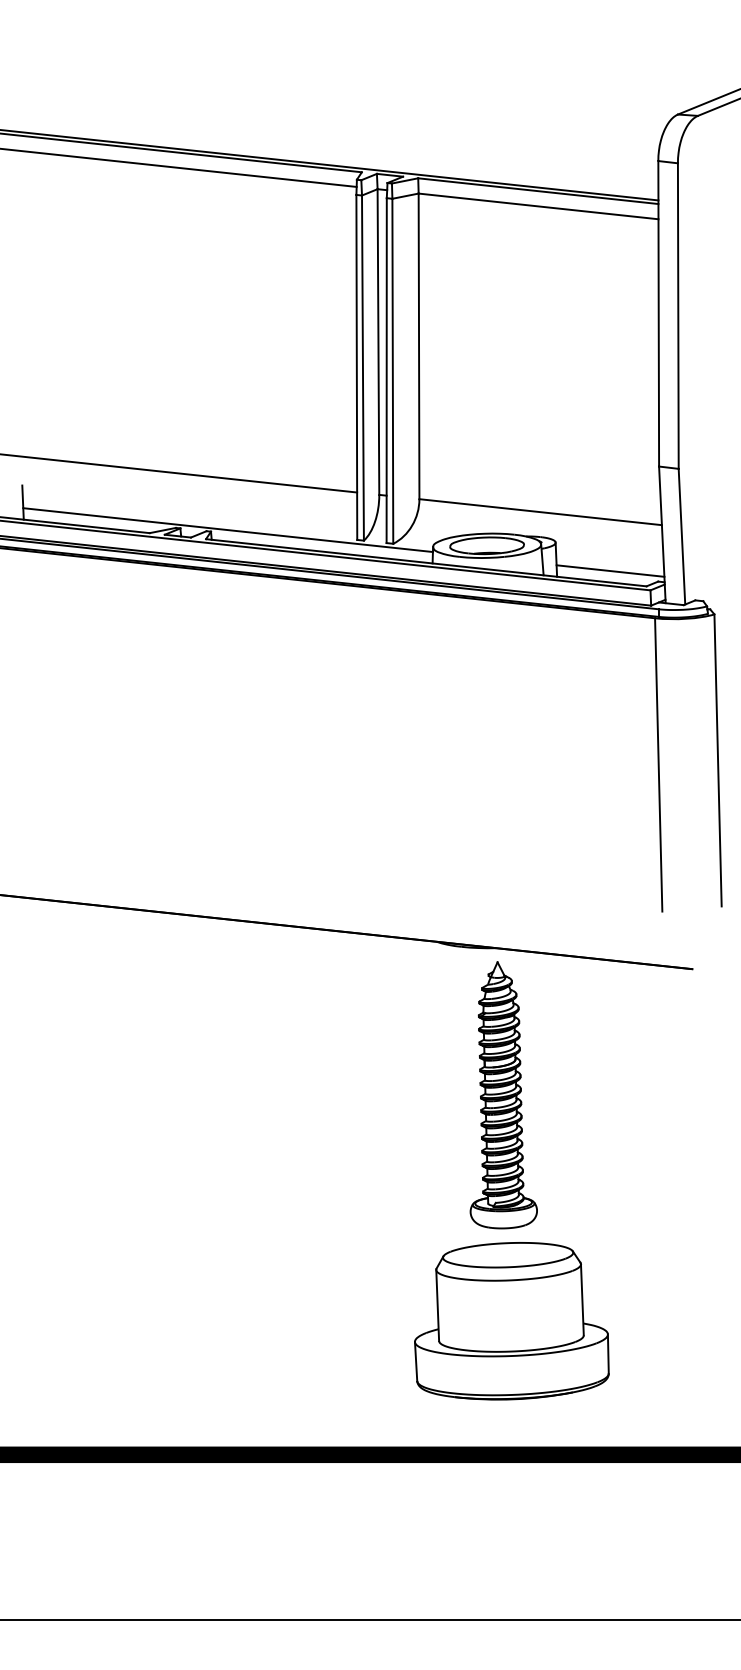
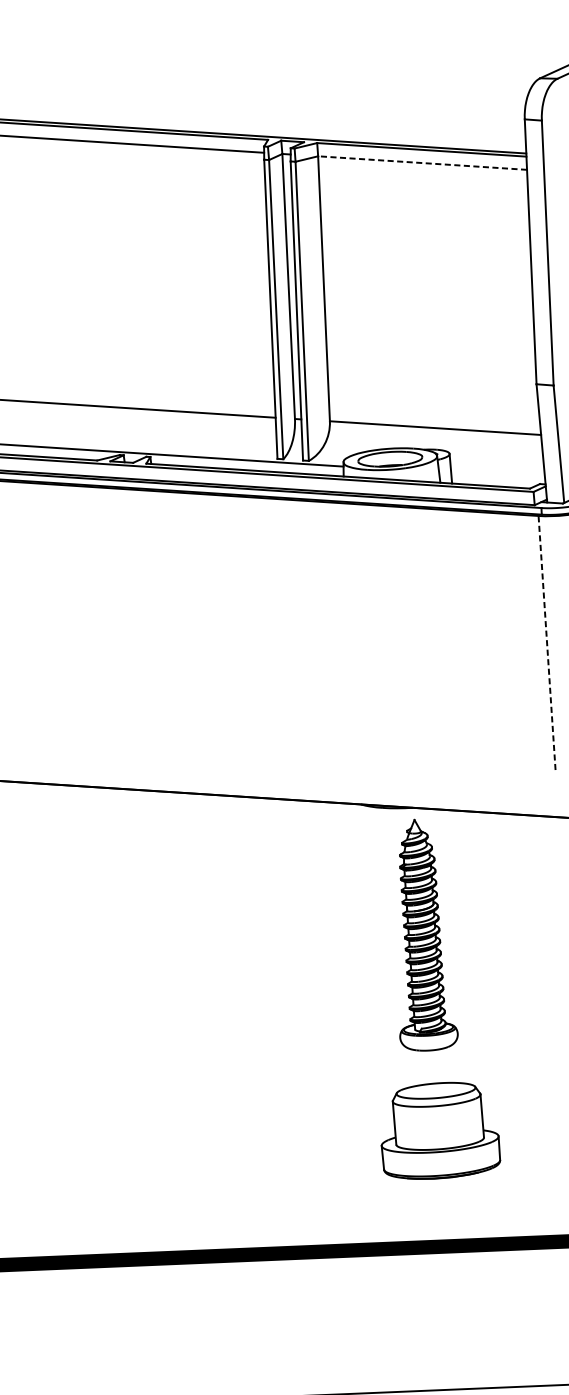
line: (538, 206) -> (422, 163), solid -> dashed
line: (610, 570) -> (498, 476), removed
line: (658, 764) -> (546, 642), solid -> dashed
part: (511, 1321) -> (439, 1130), size x0.7

